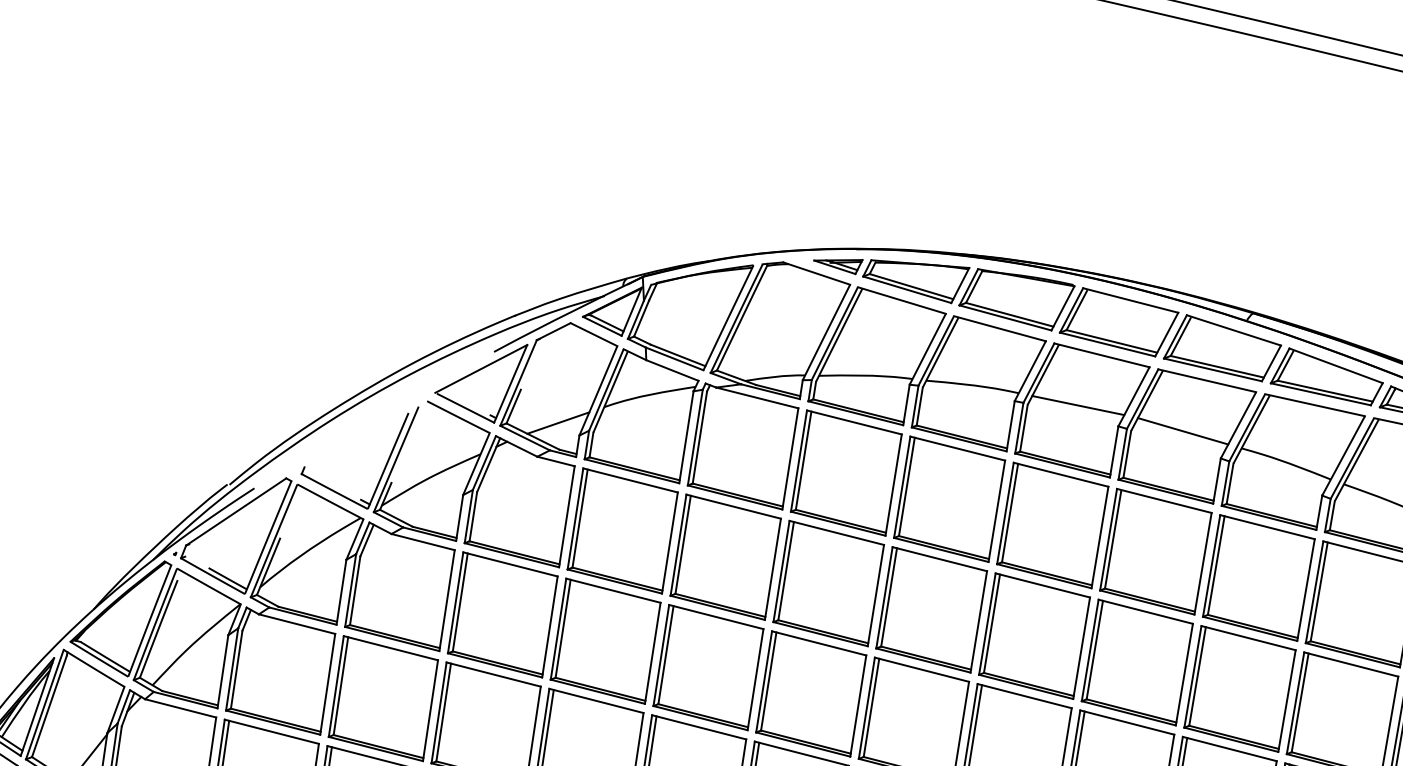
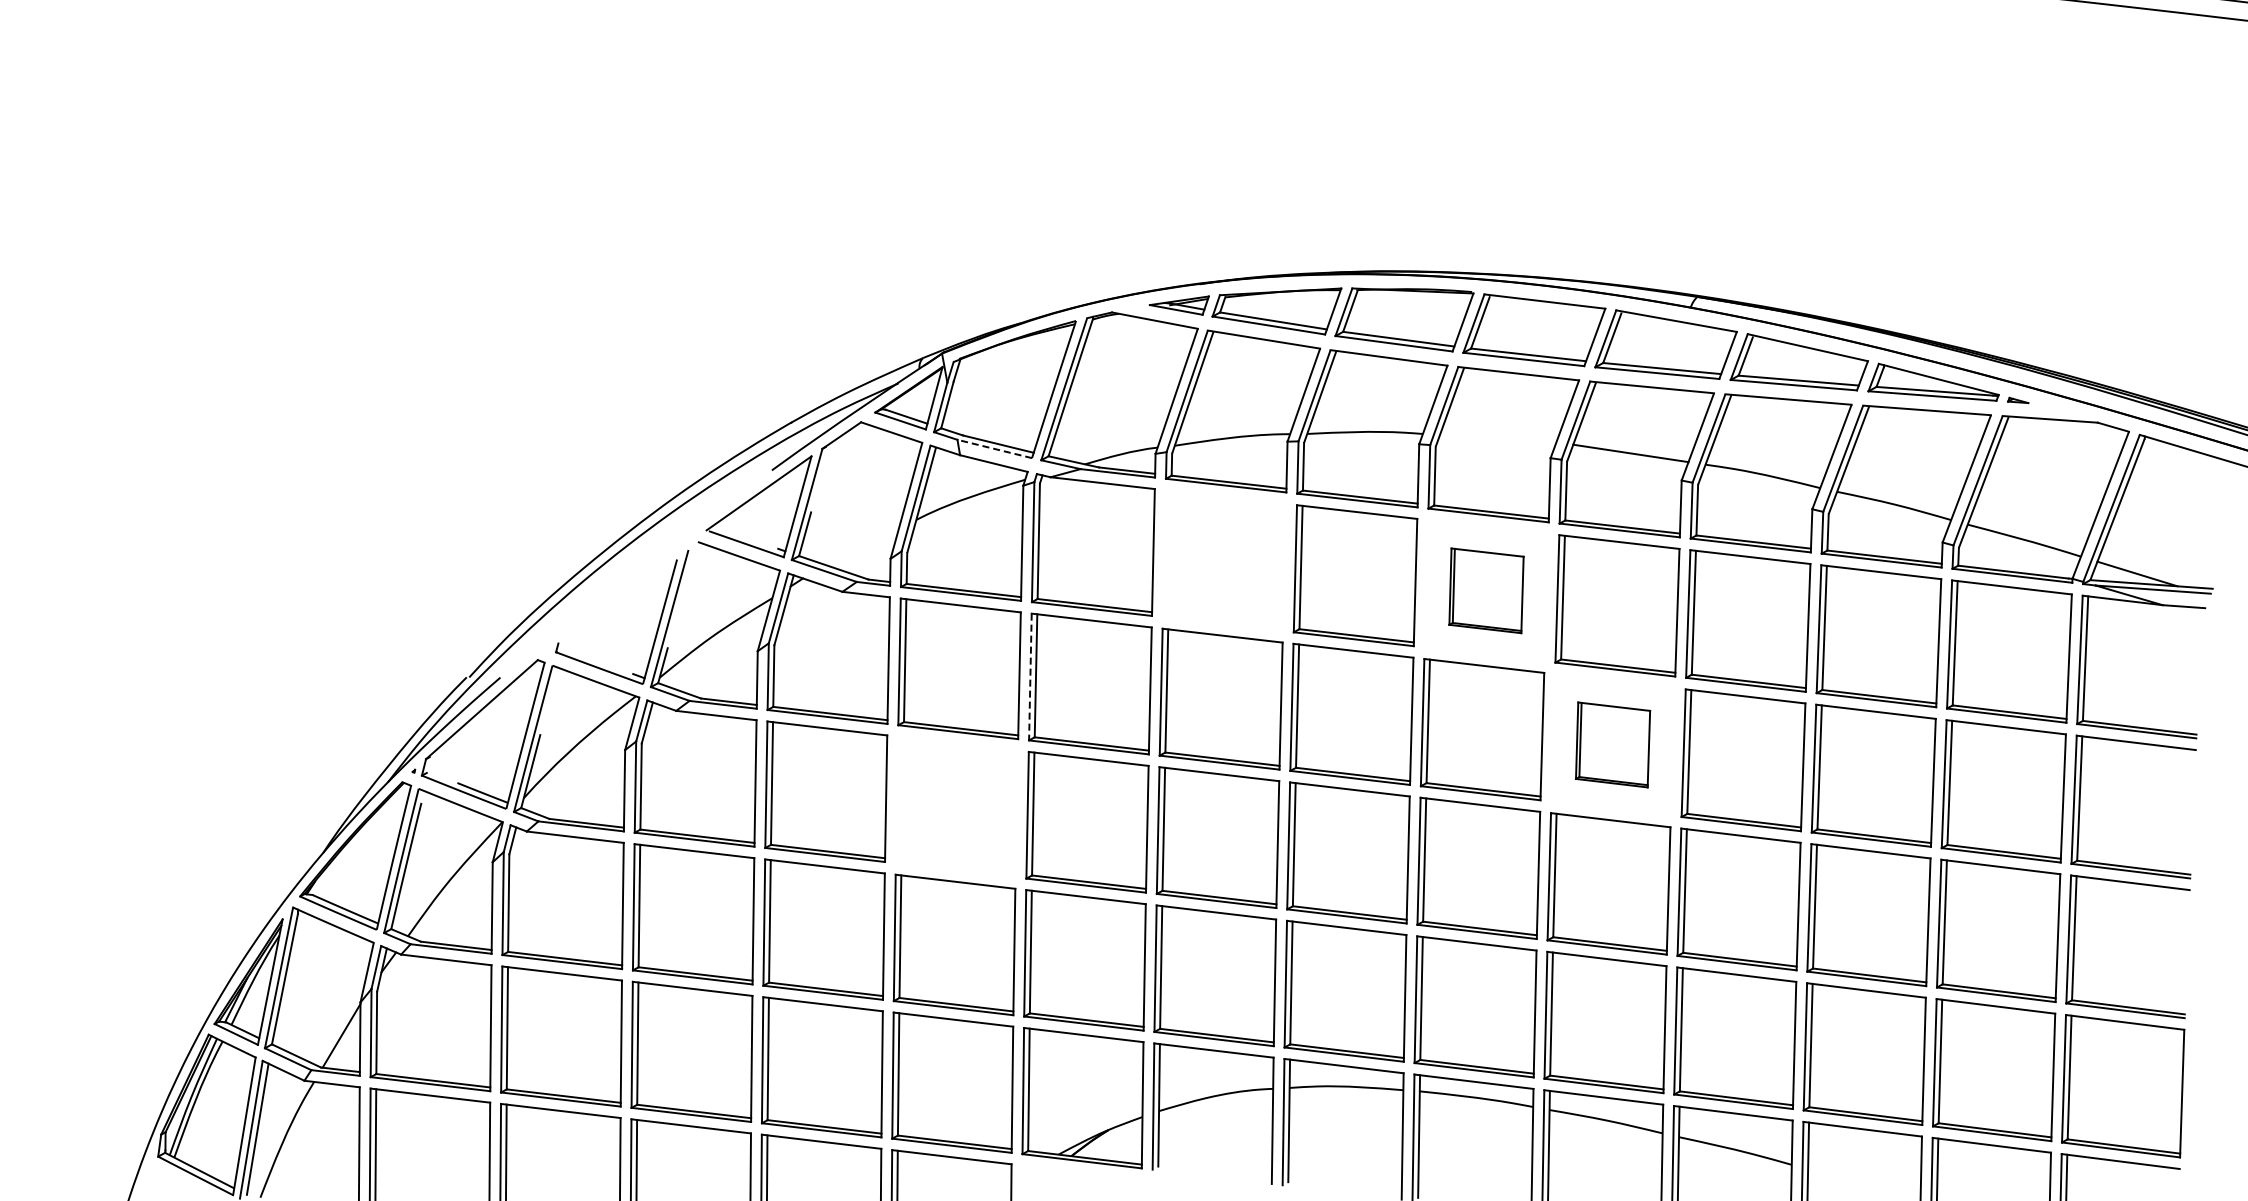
line: (674, 358) -> (994, 448), solid -> dashed
line: (1077, 405) -> (1497, 439), removed
line: (558, 422) -> (862, 546), removed
part: (846, 472) -> (1224, 560), removed
part: (1052, 525) -> (1486, 590), size x0.6
line: (678, 545) -> (1030, 677), solid -> dashed
part: (605, 640) -> (956, 806), removed
part: (1136, 662) -> (1612, 744), size x0.6

